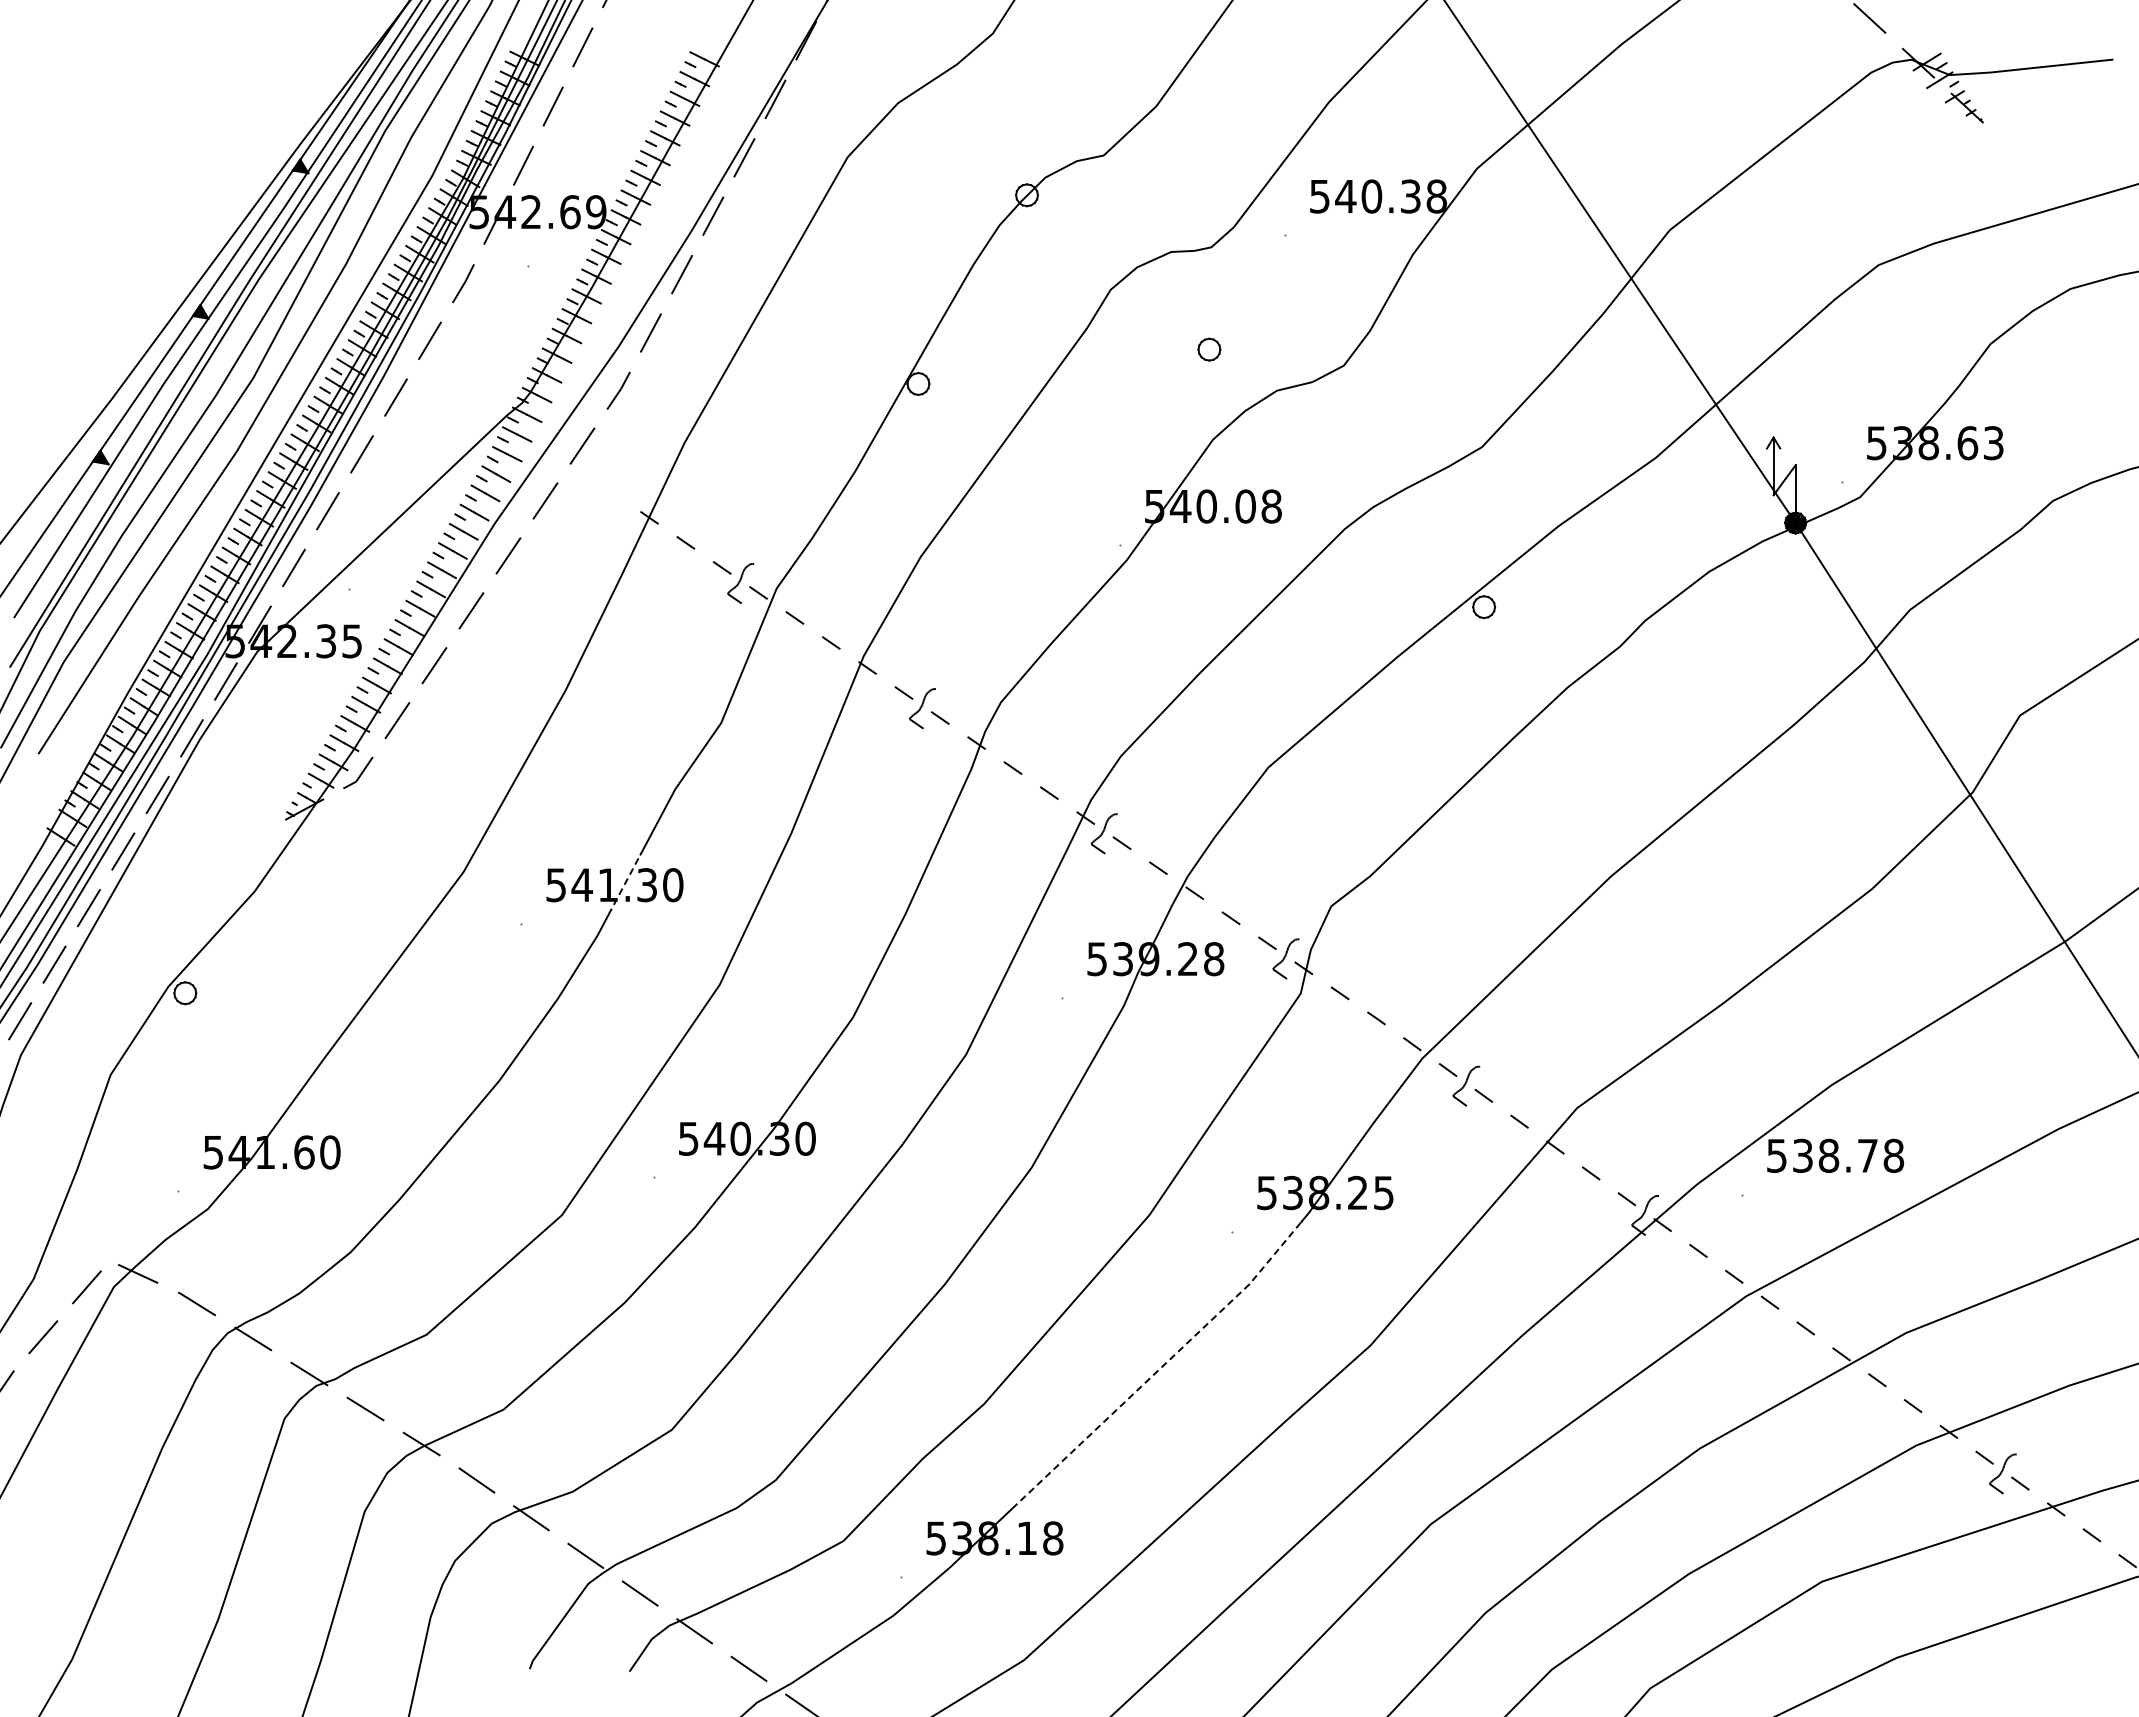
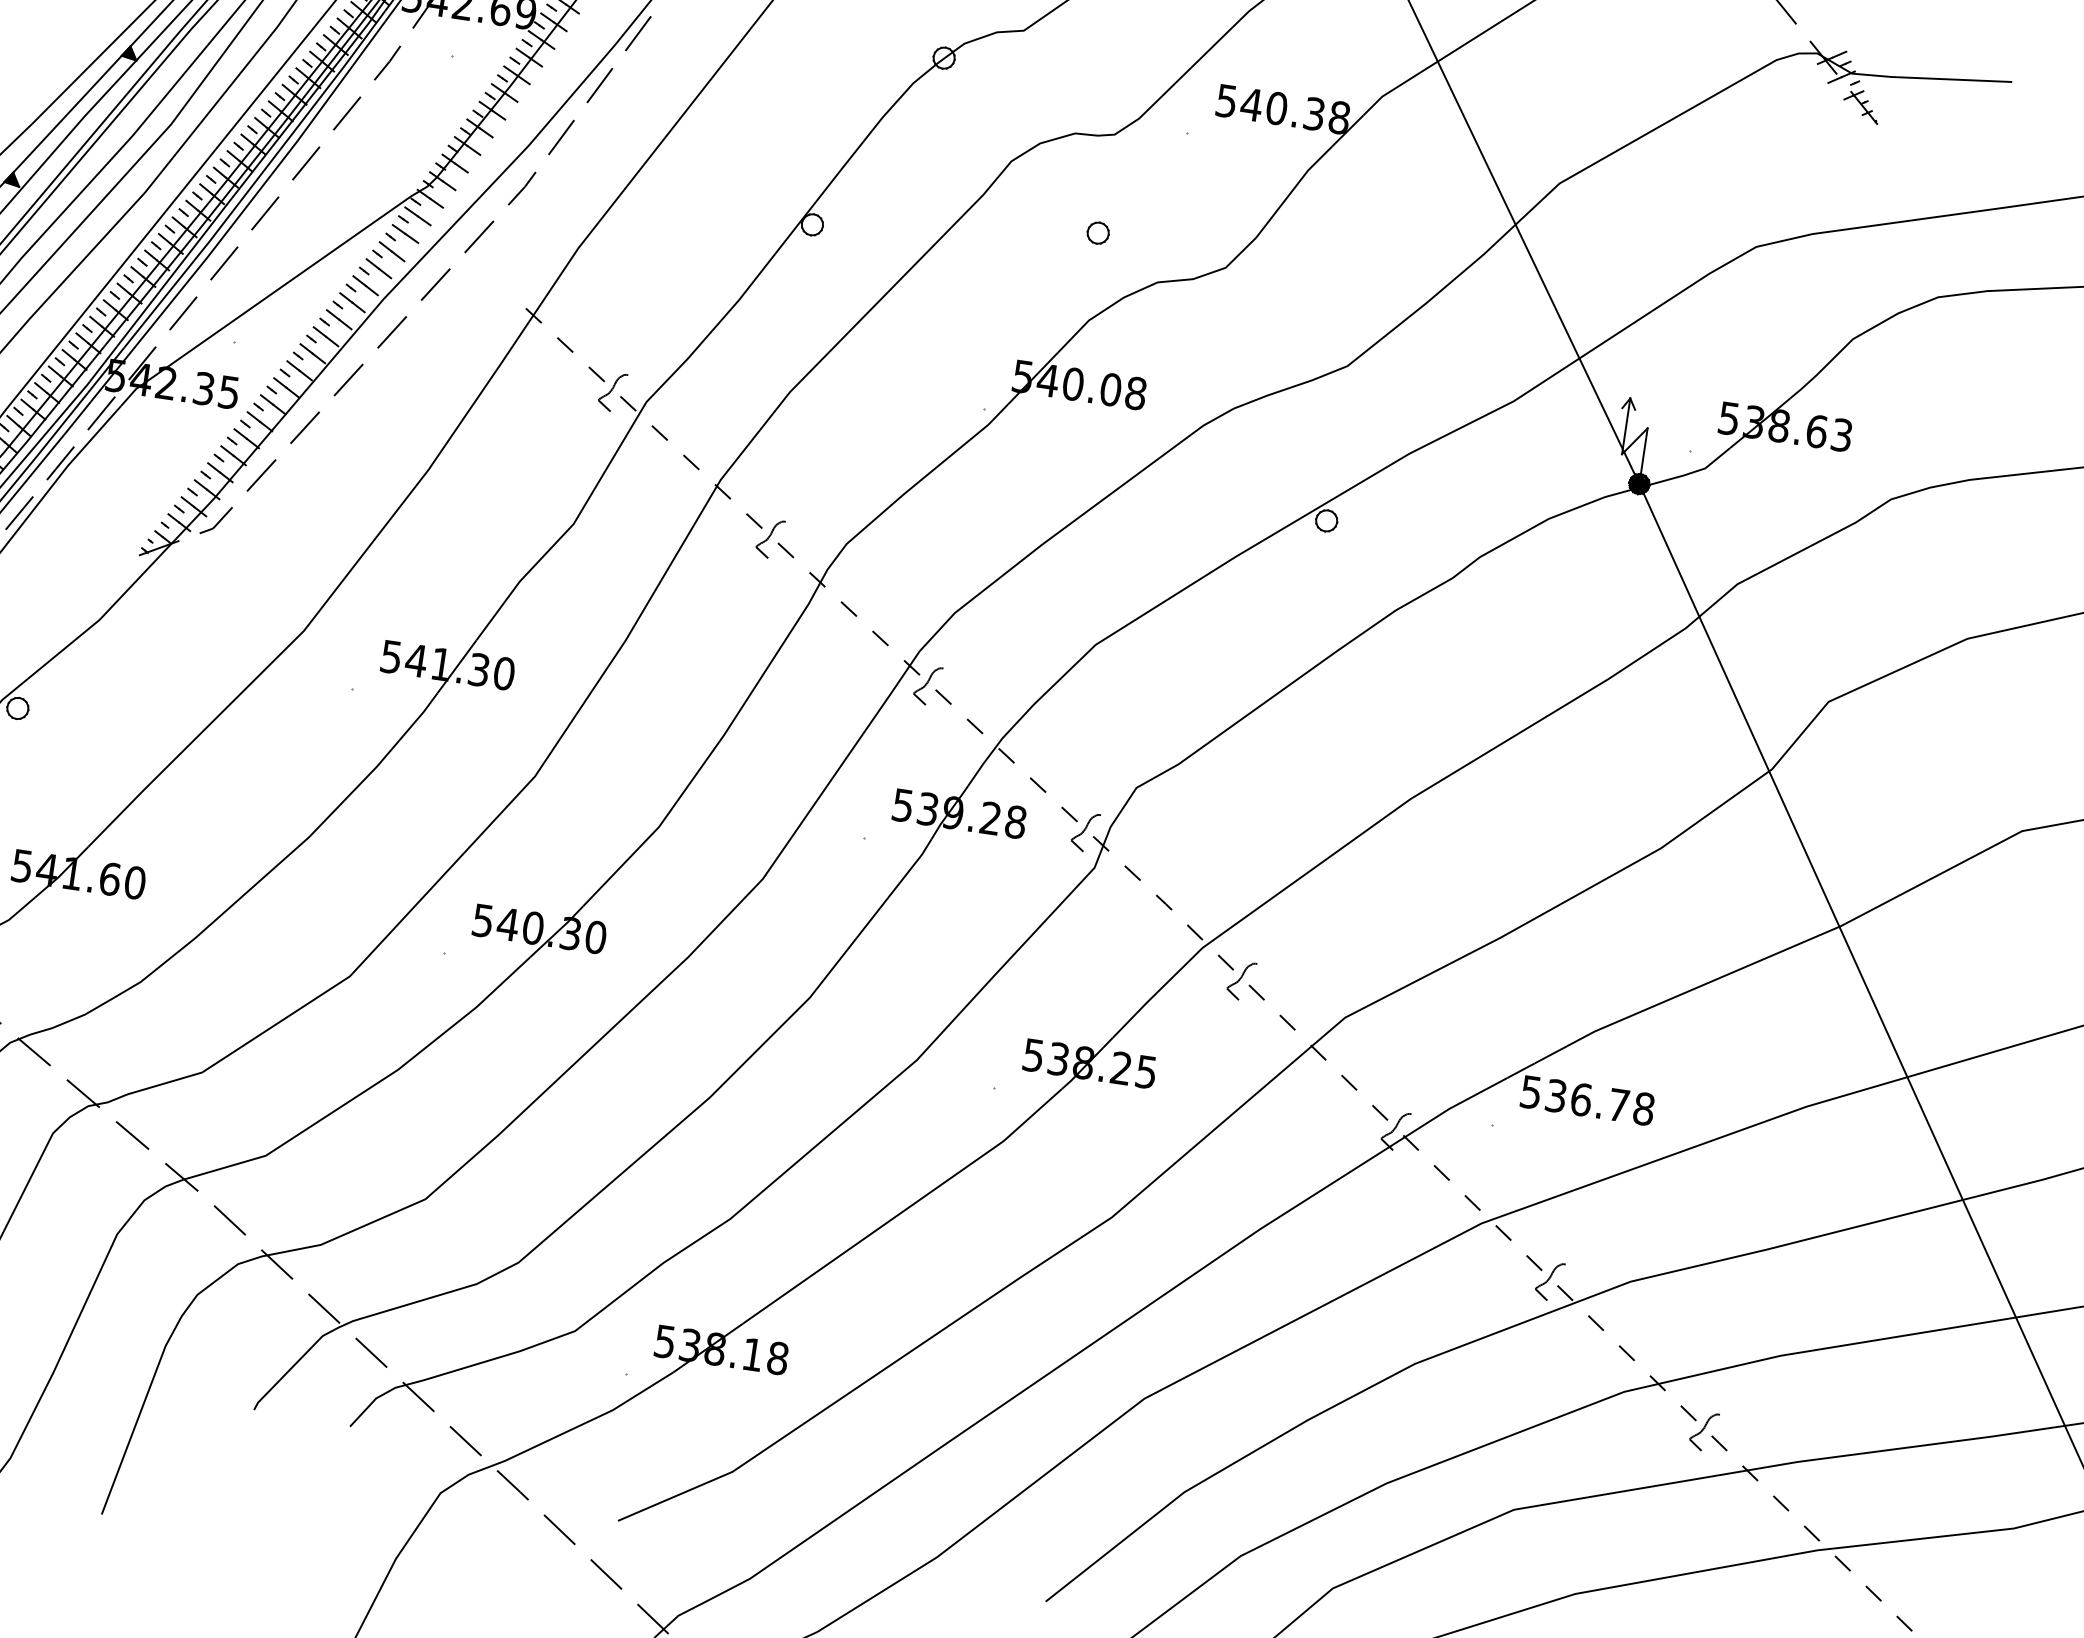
line: (624, 885) -> (457, 667), dashed -> solid
text: (1828, 1155) -> (1580, 1099), 538.78 -> 536.78
part: (1823, 1344) -> (1549, 1281), added
line: (1160, 1368) -> (905, 1209), dashed -> solid

